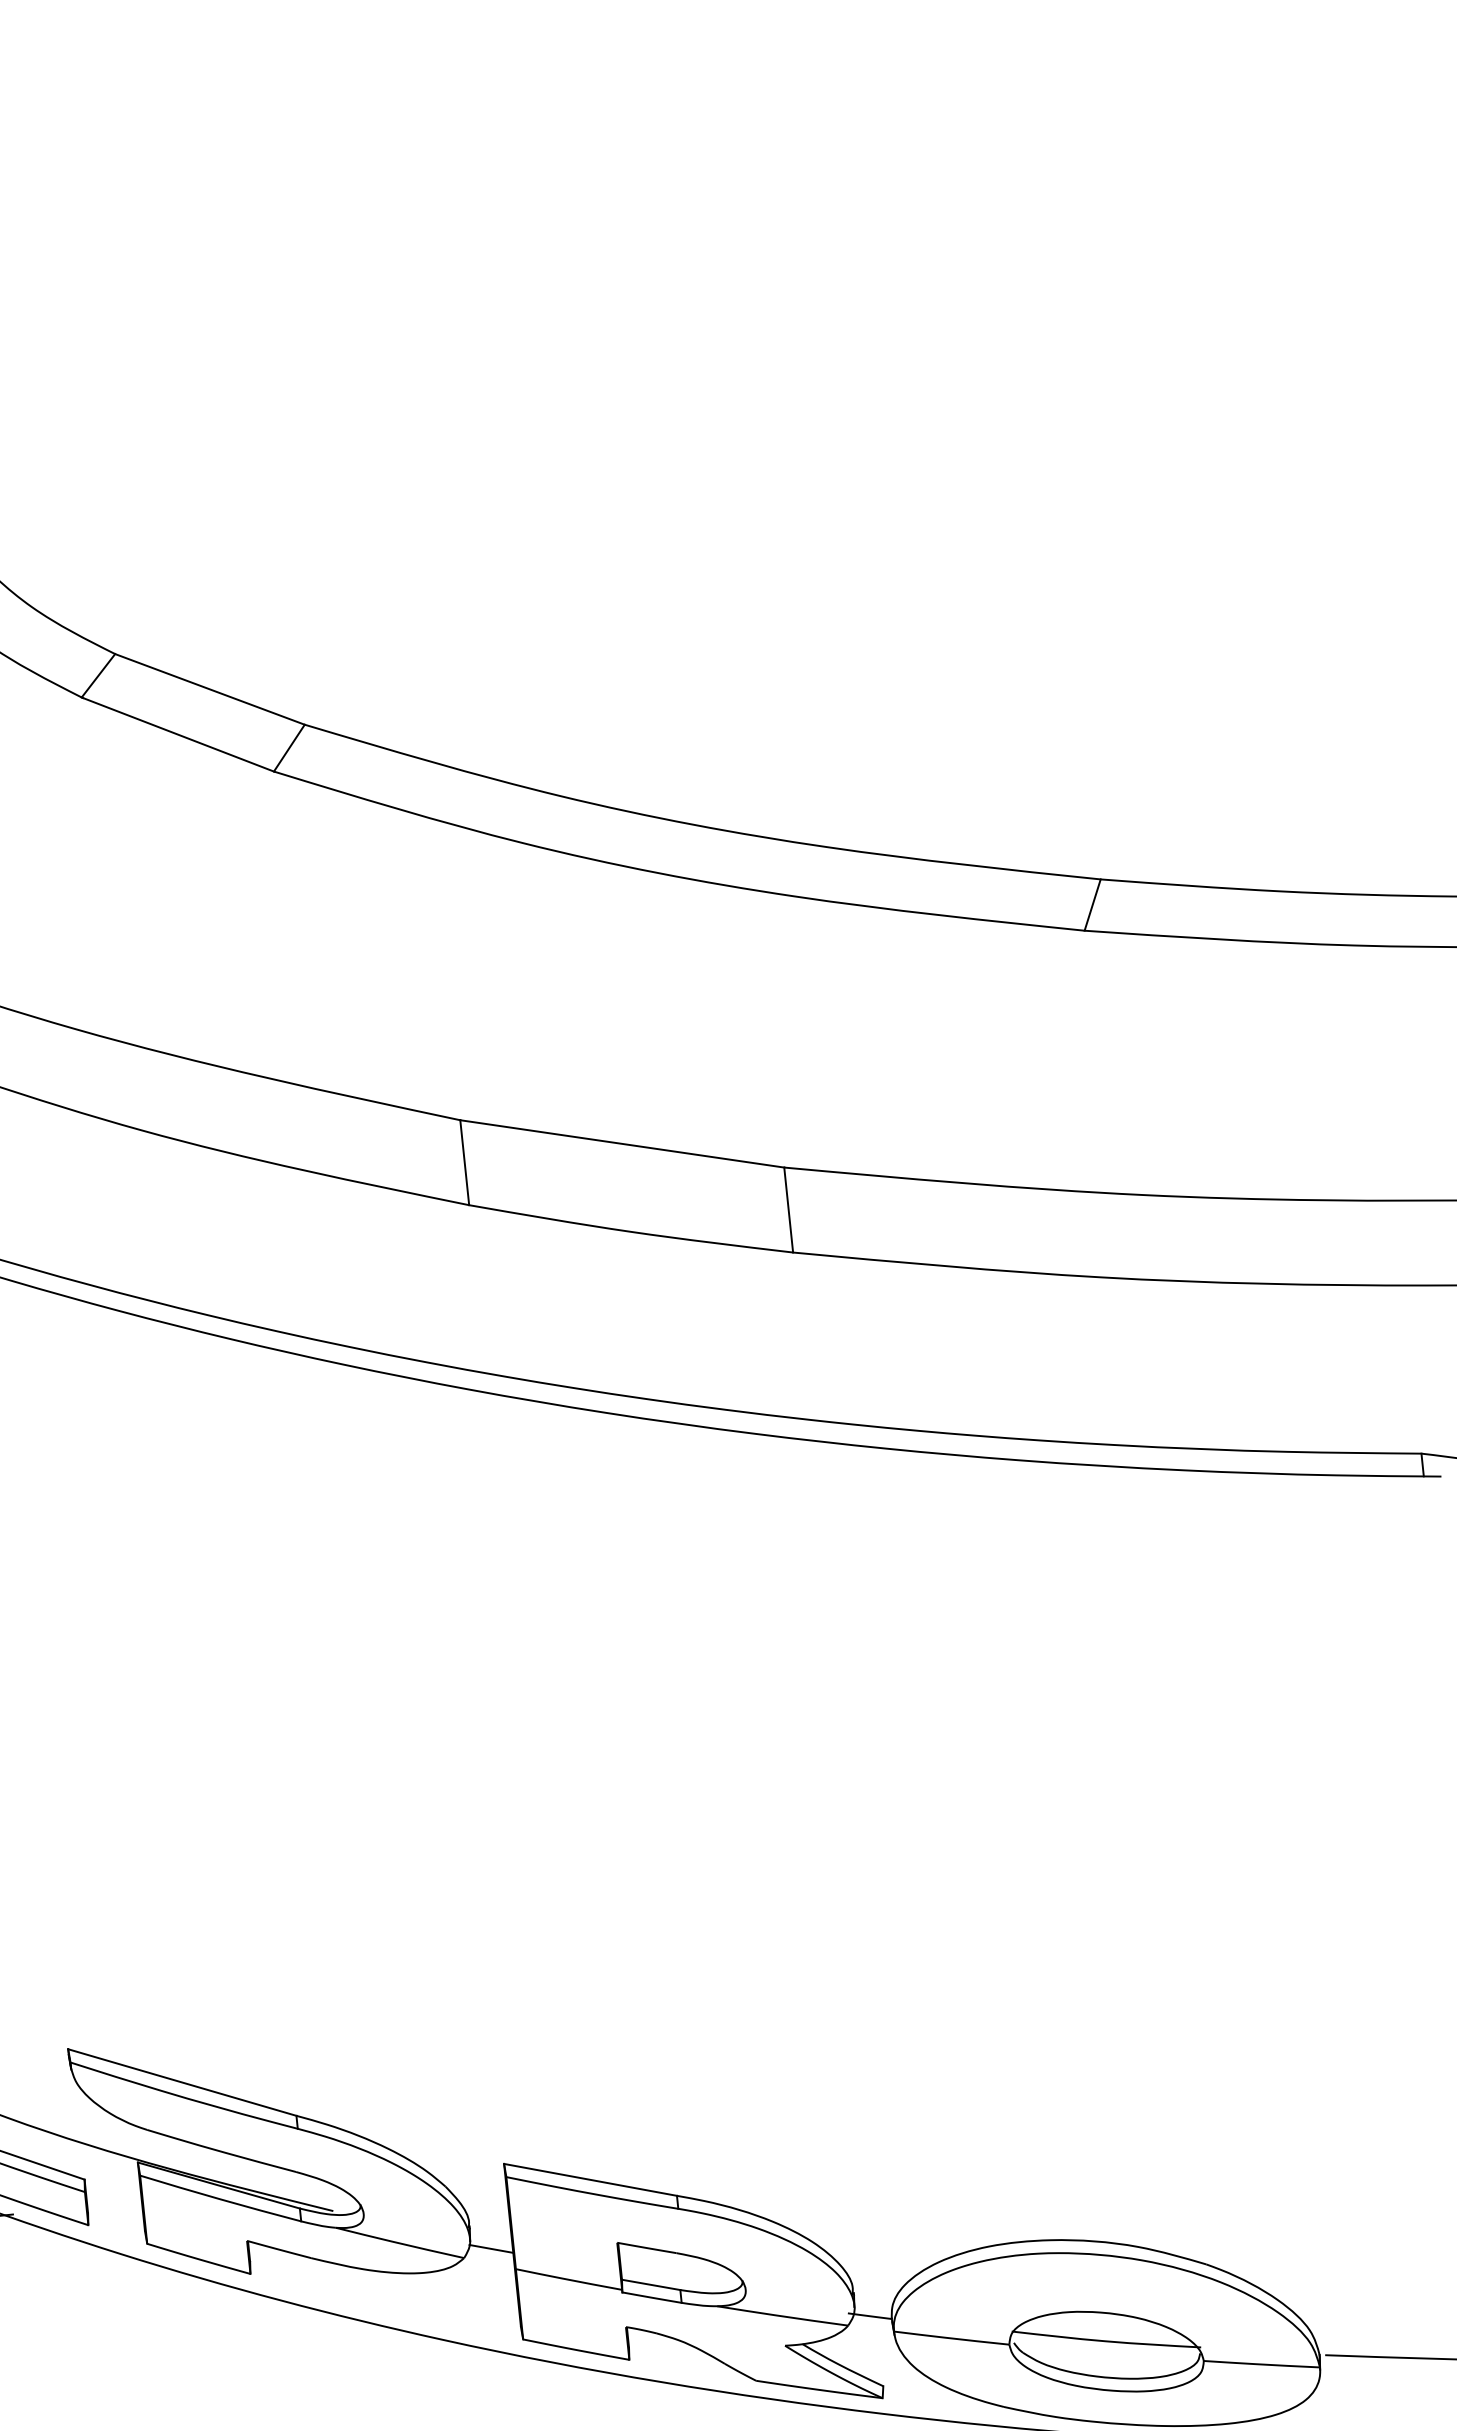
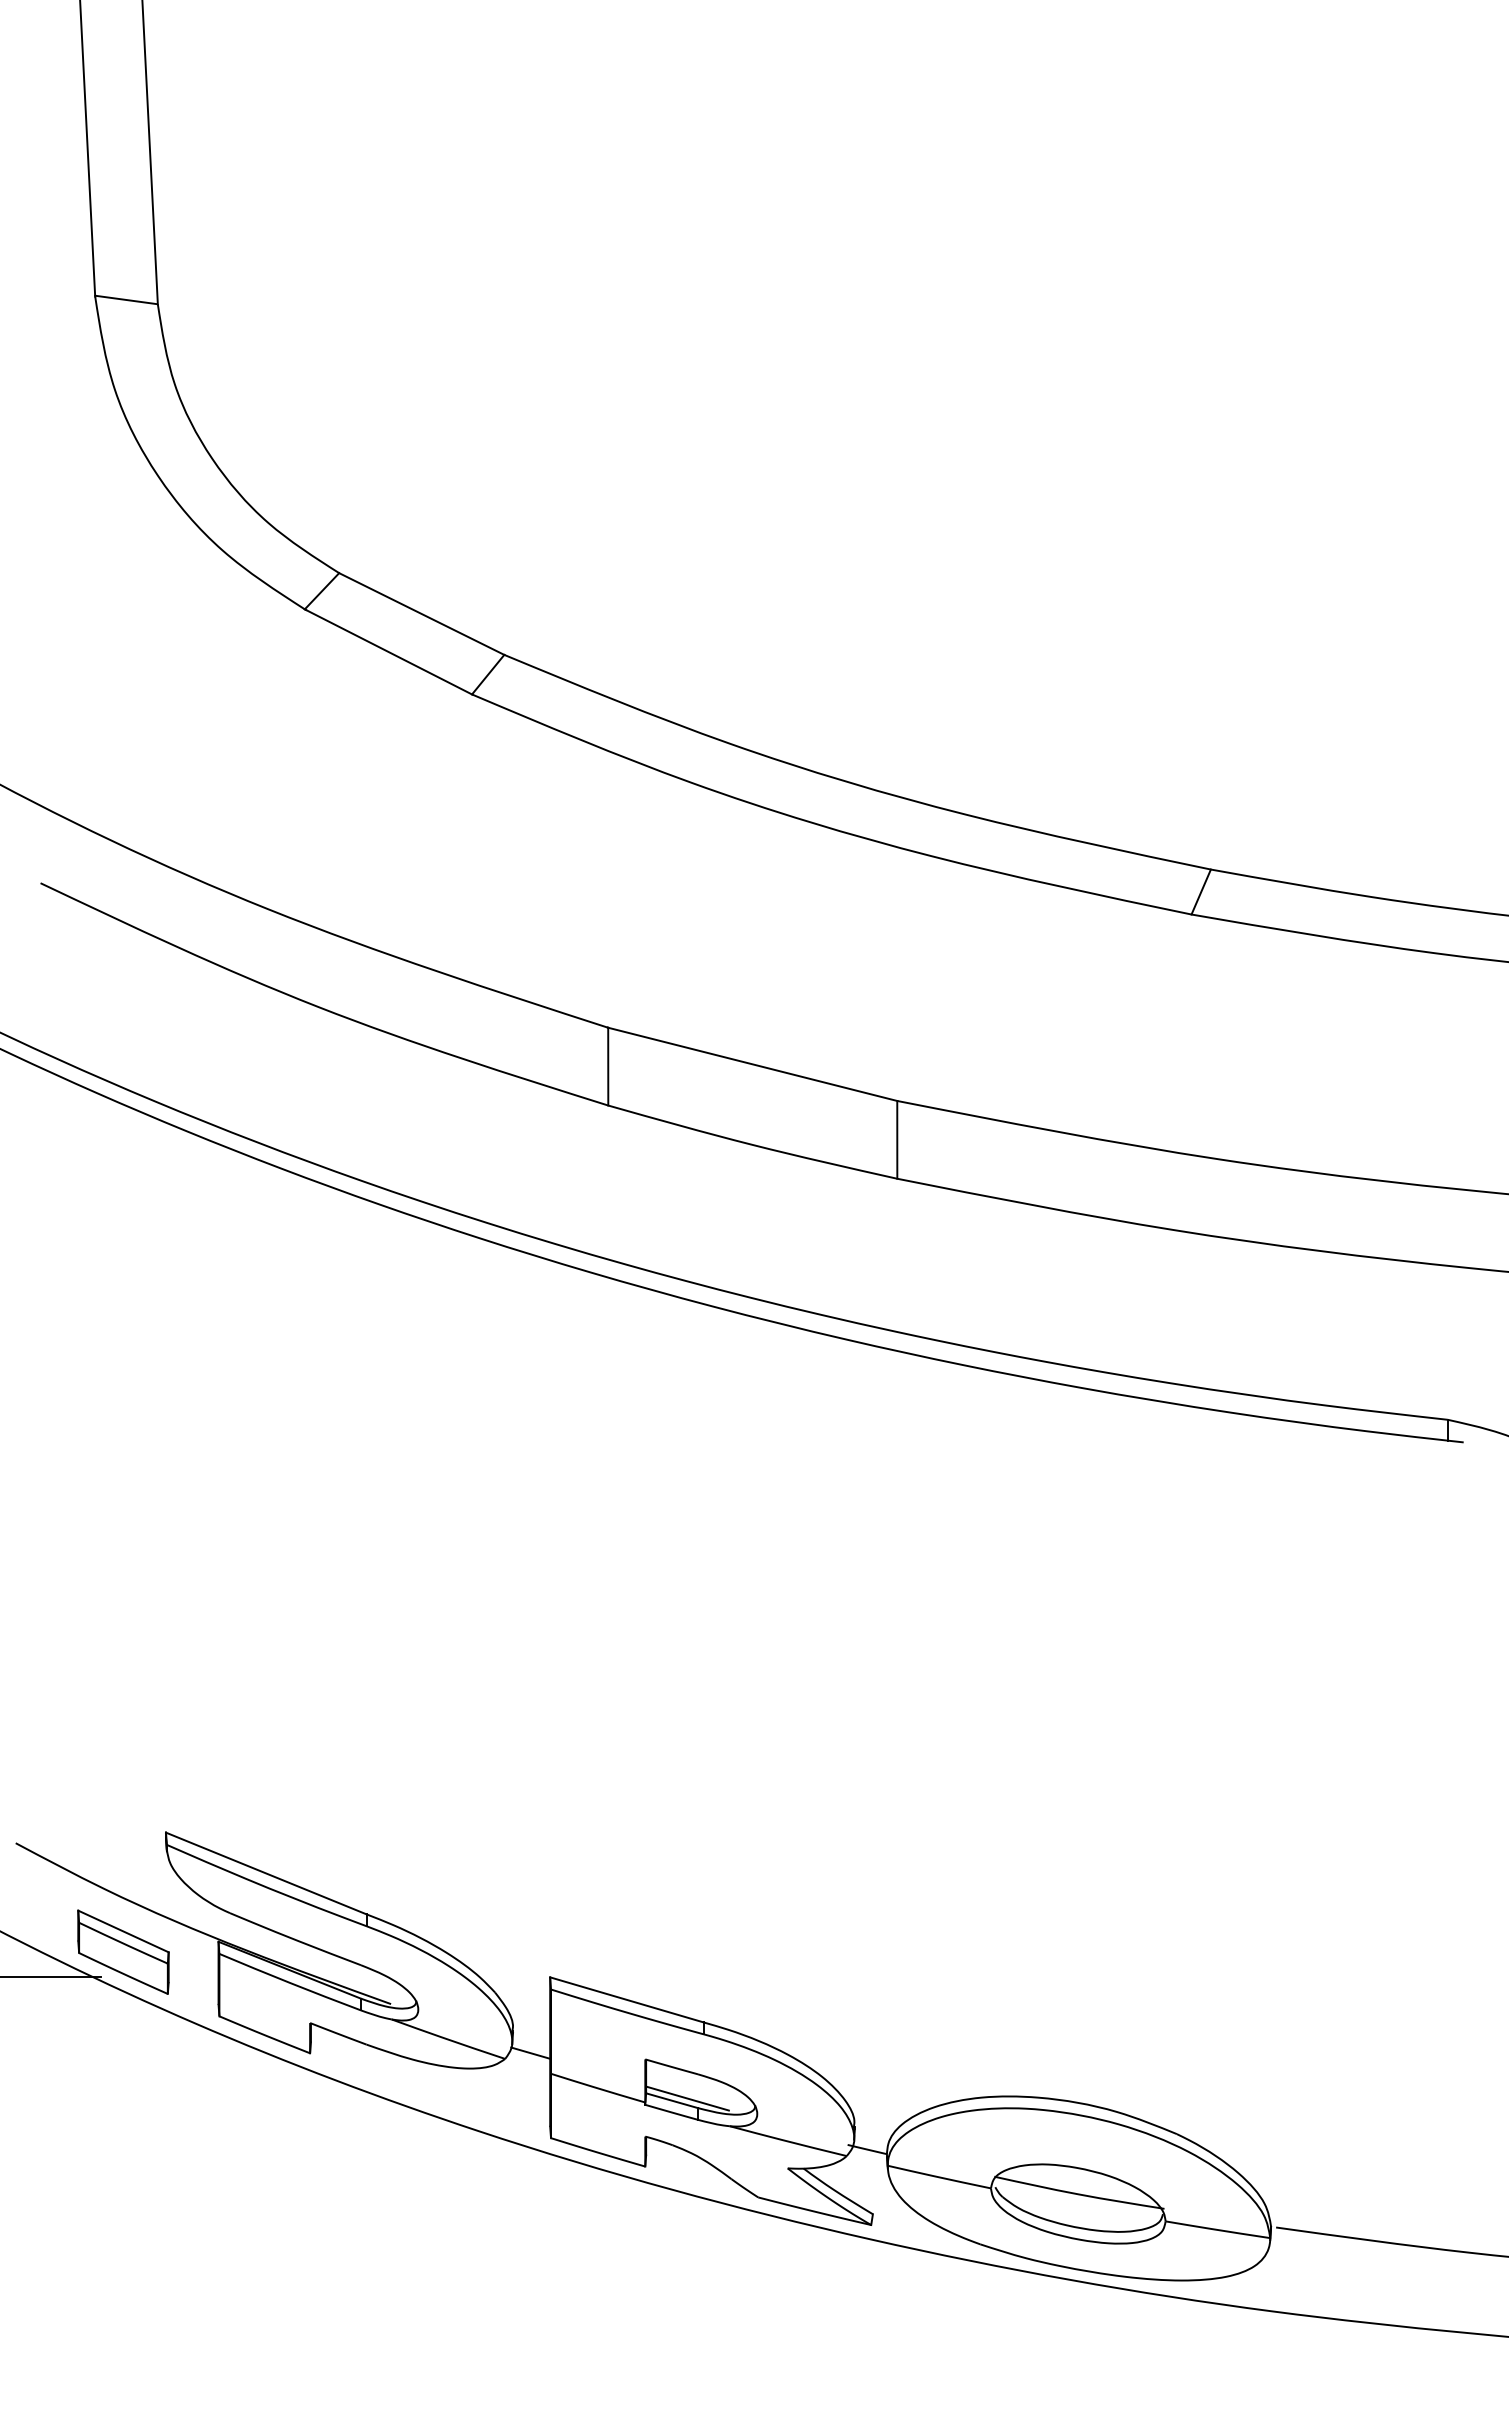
line: (667, 2280) -> (687, 2098), added

